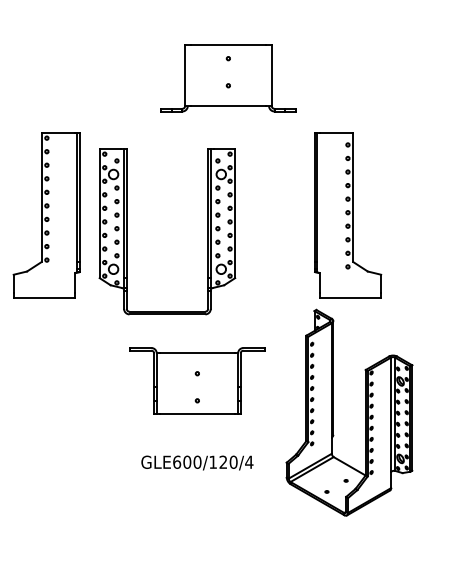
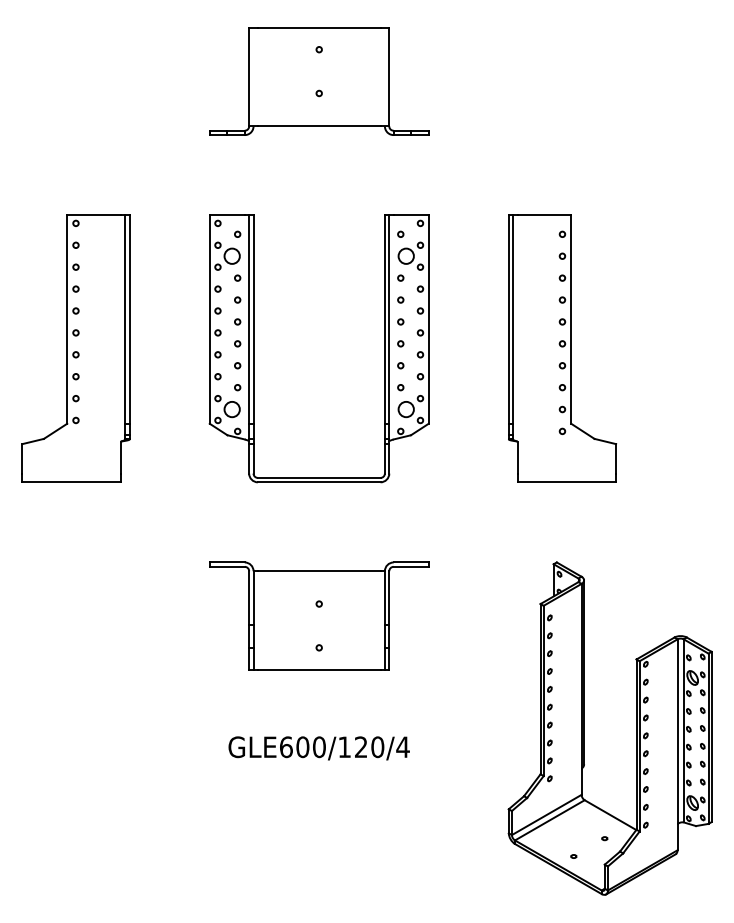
part: (228, 78) -> (319, 81), moved
part: (127, 231) -> (254, 348), moved
part: (333, 412) -> (584, 728), moved

